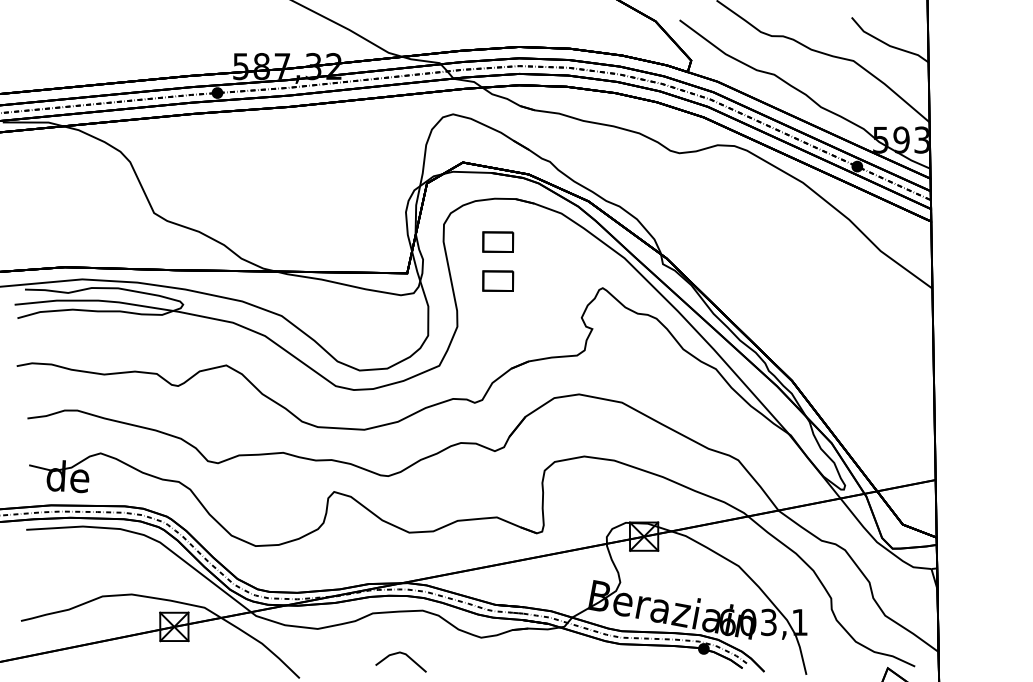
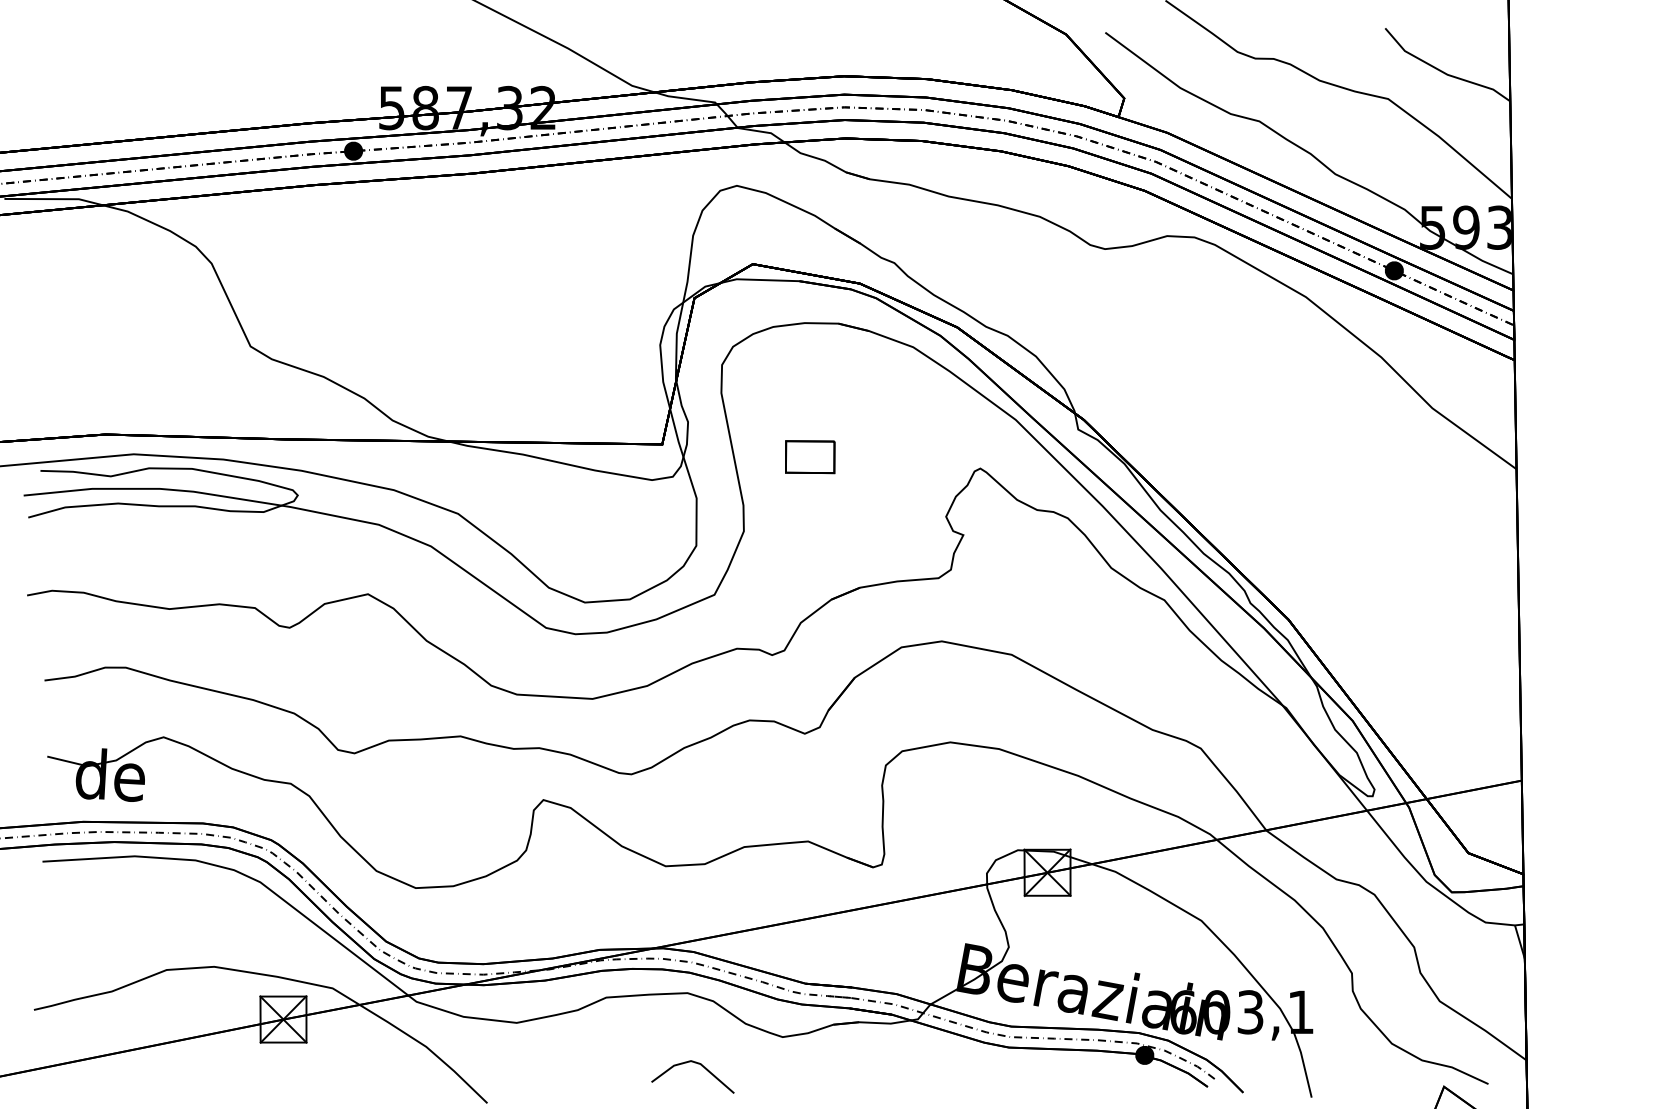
part: (498, 241) -> (810, 392), removed
line: (402, 654) -> (695, 1064), moved

